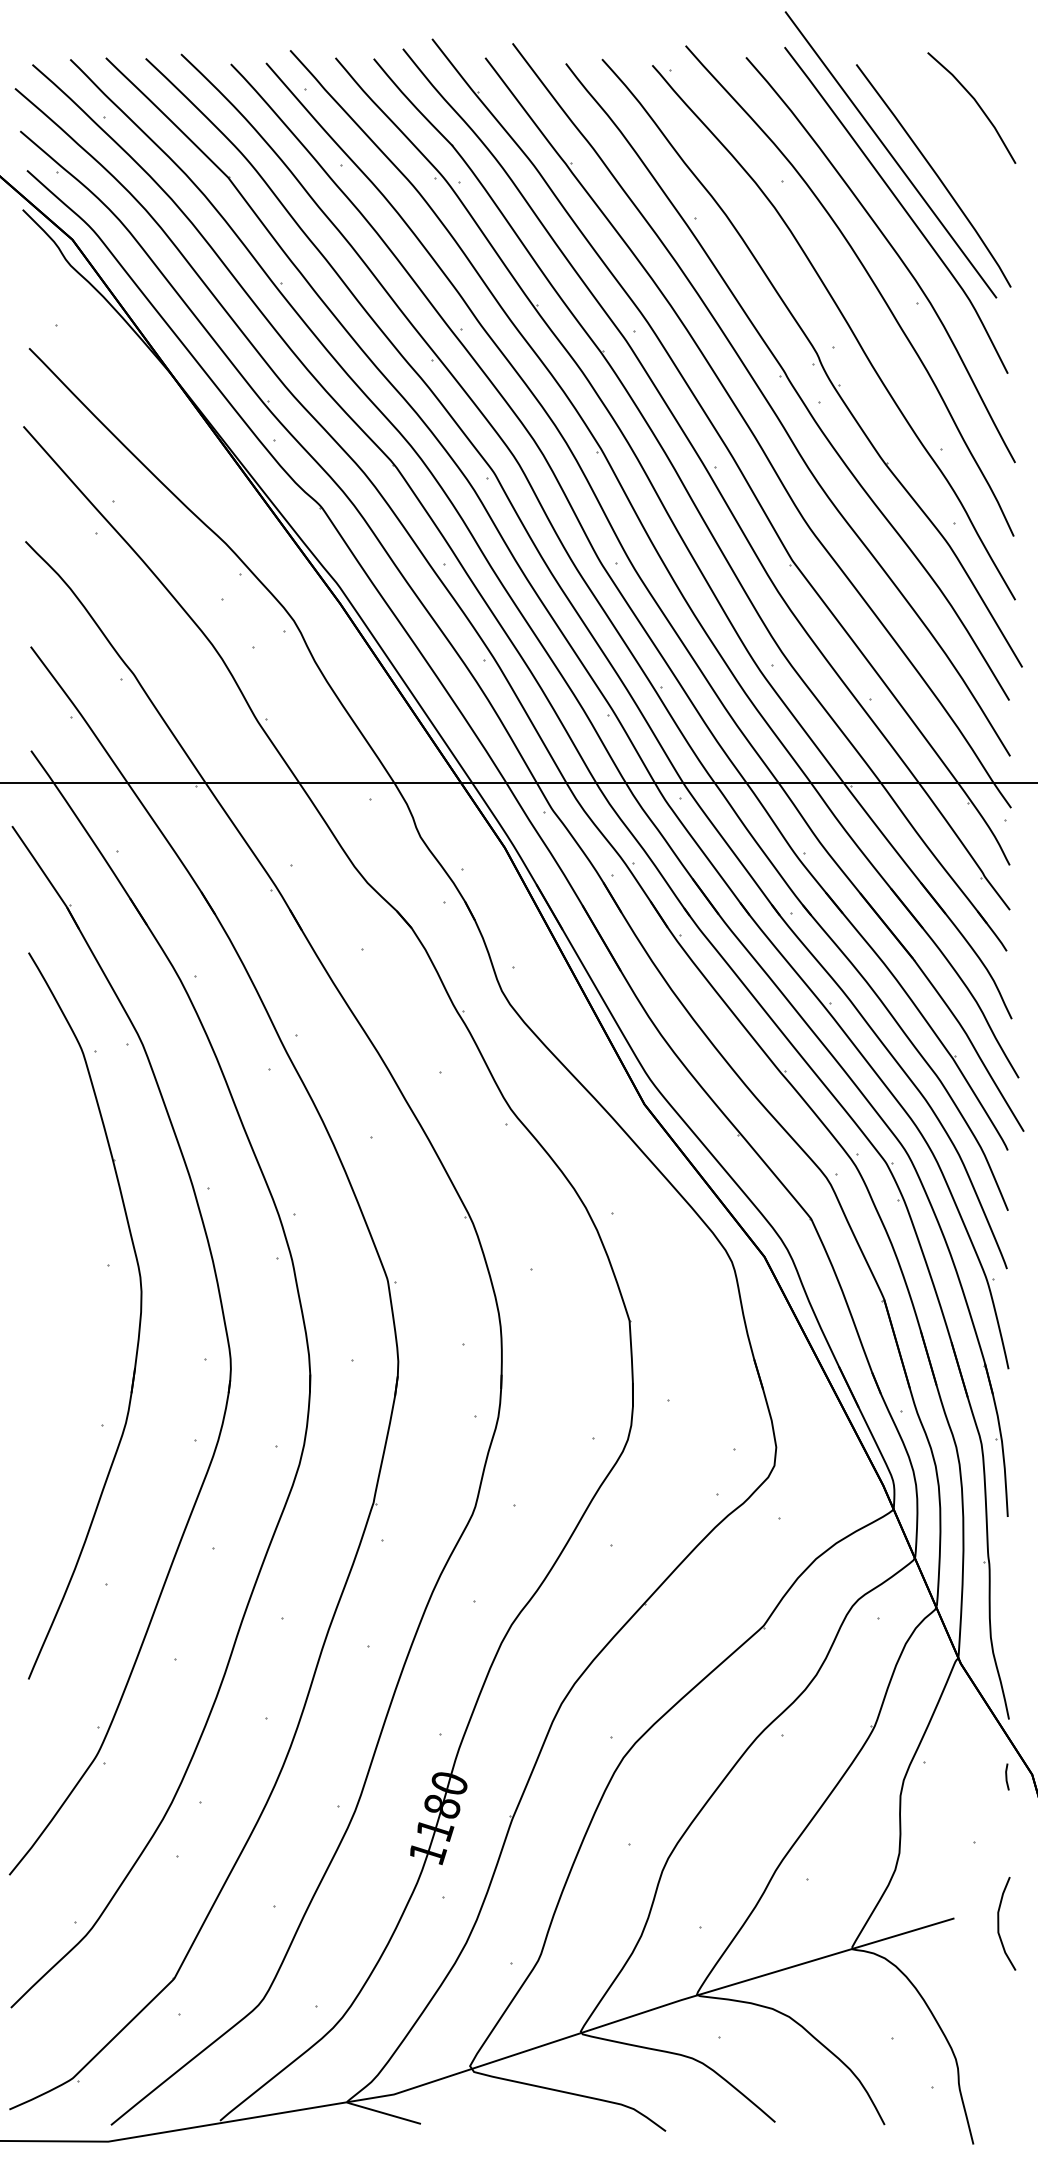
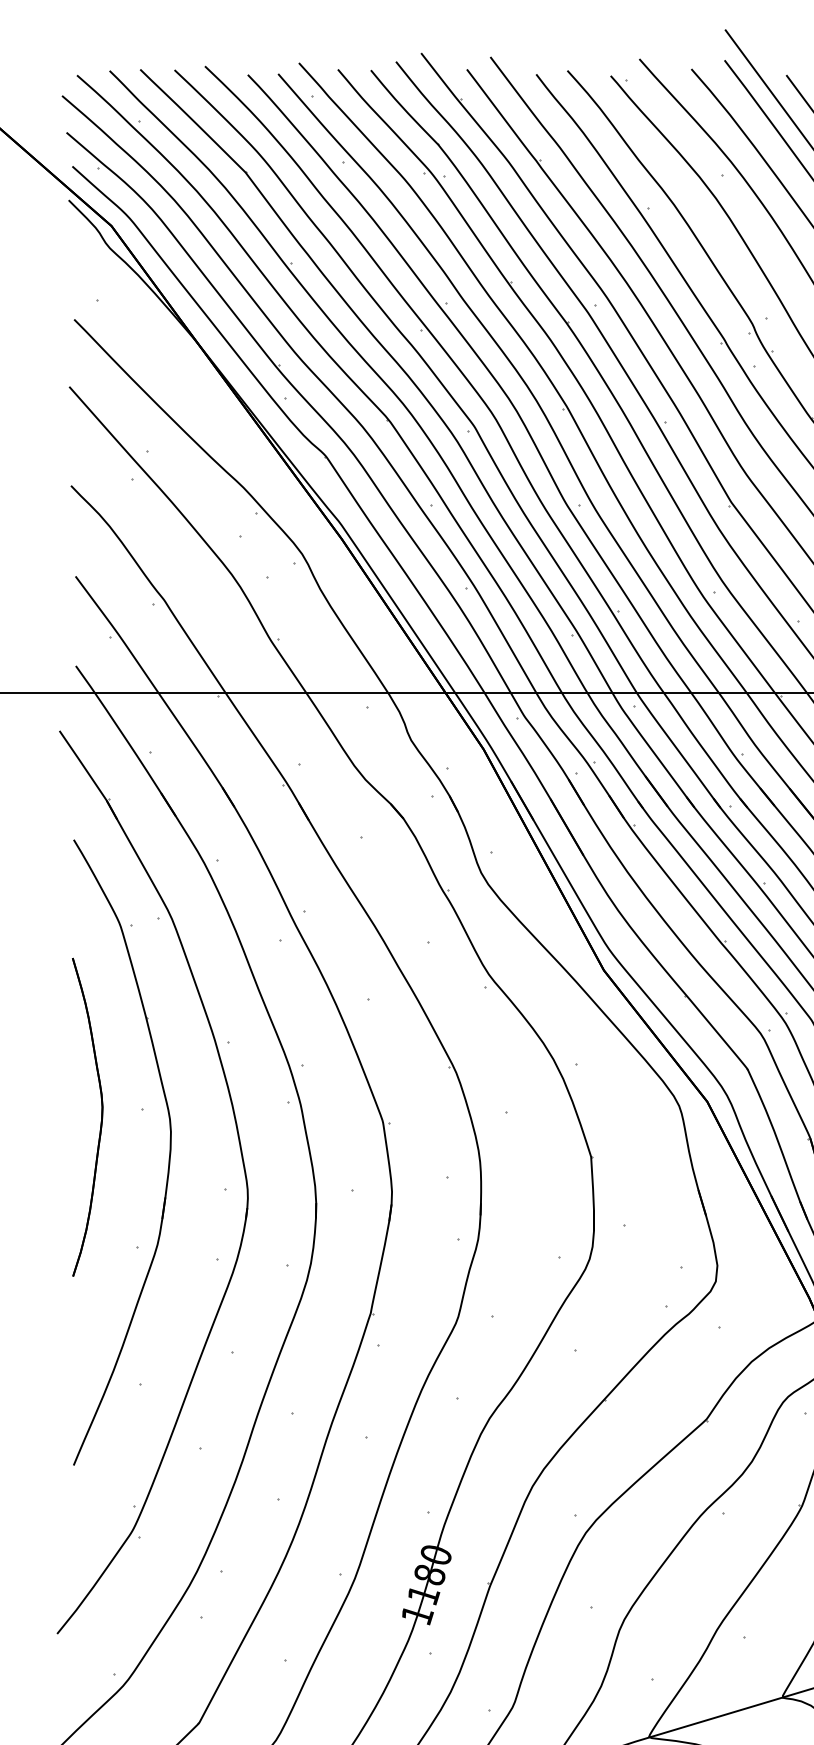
part: (60, 1274) -> (101, 1116), added

